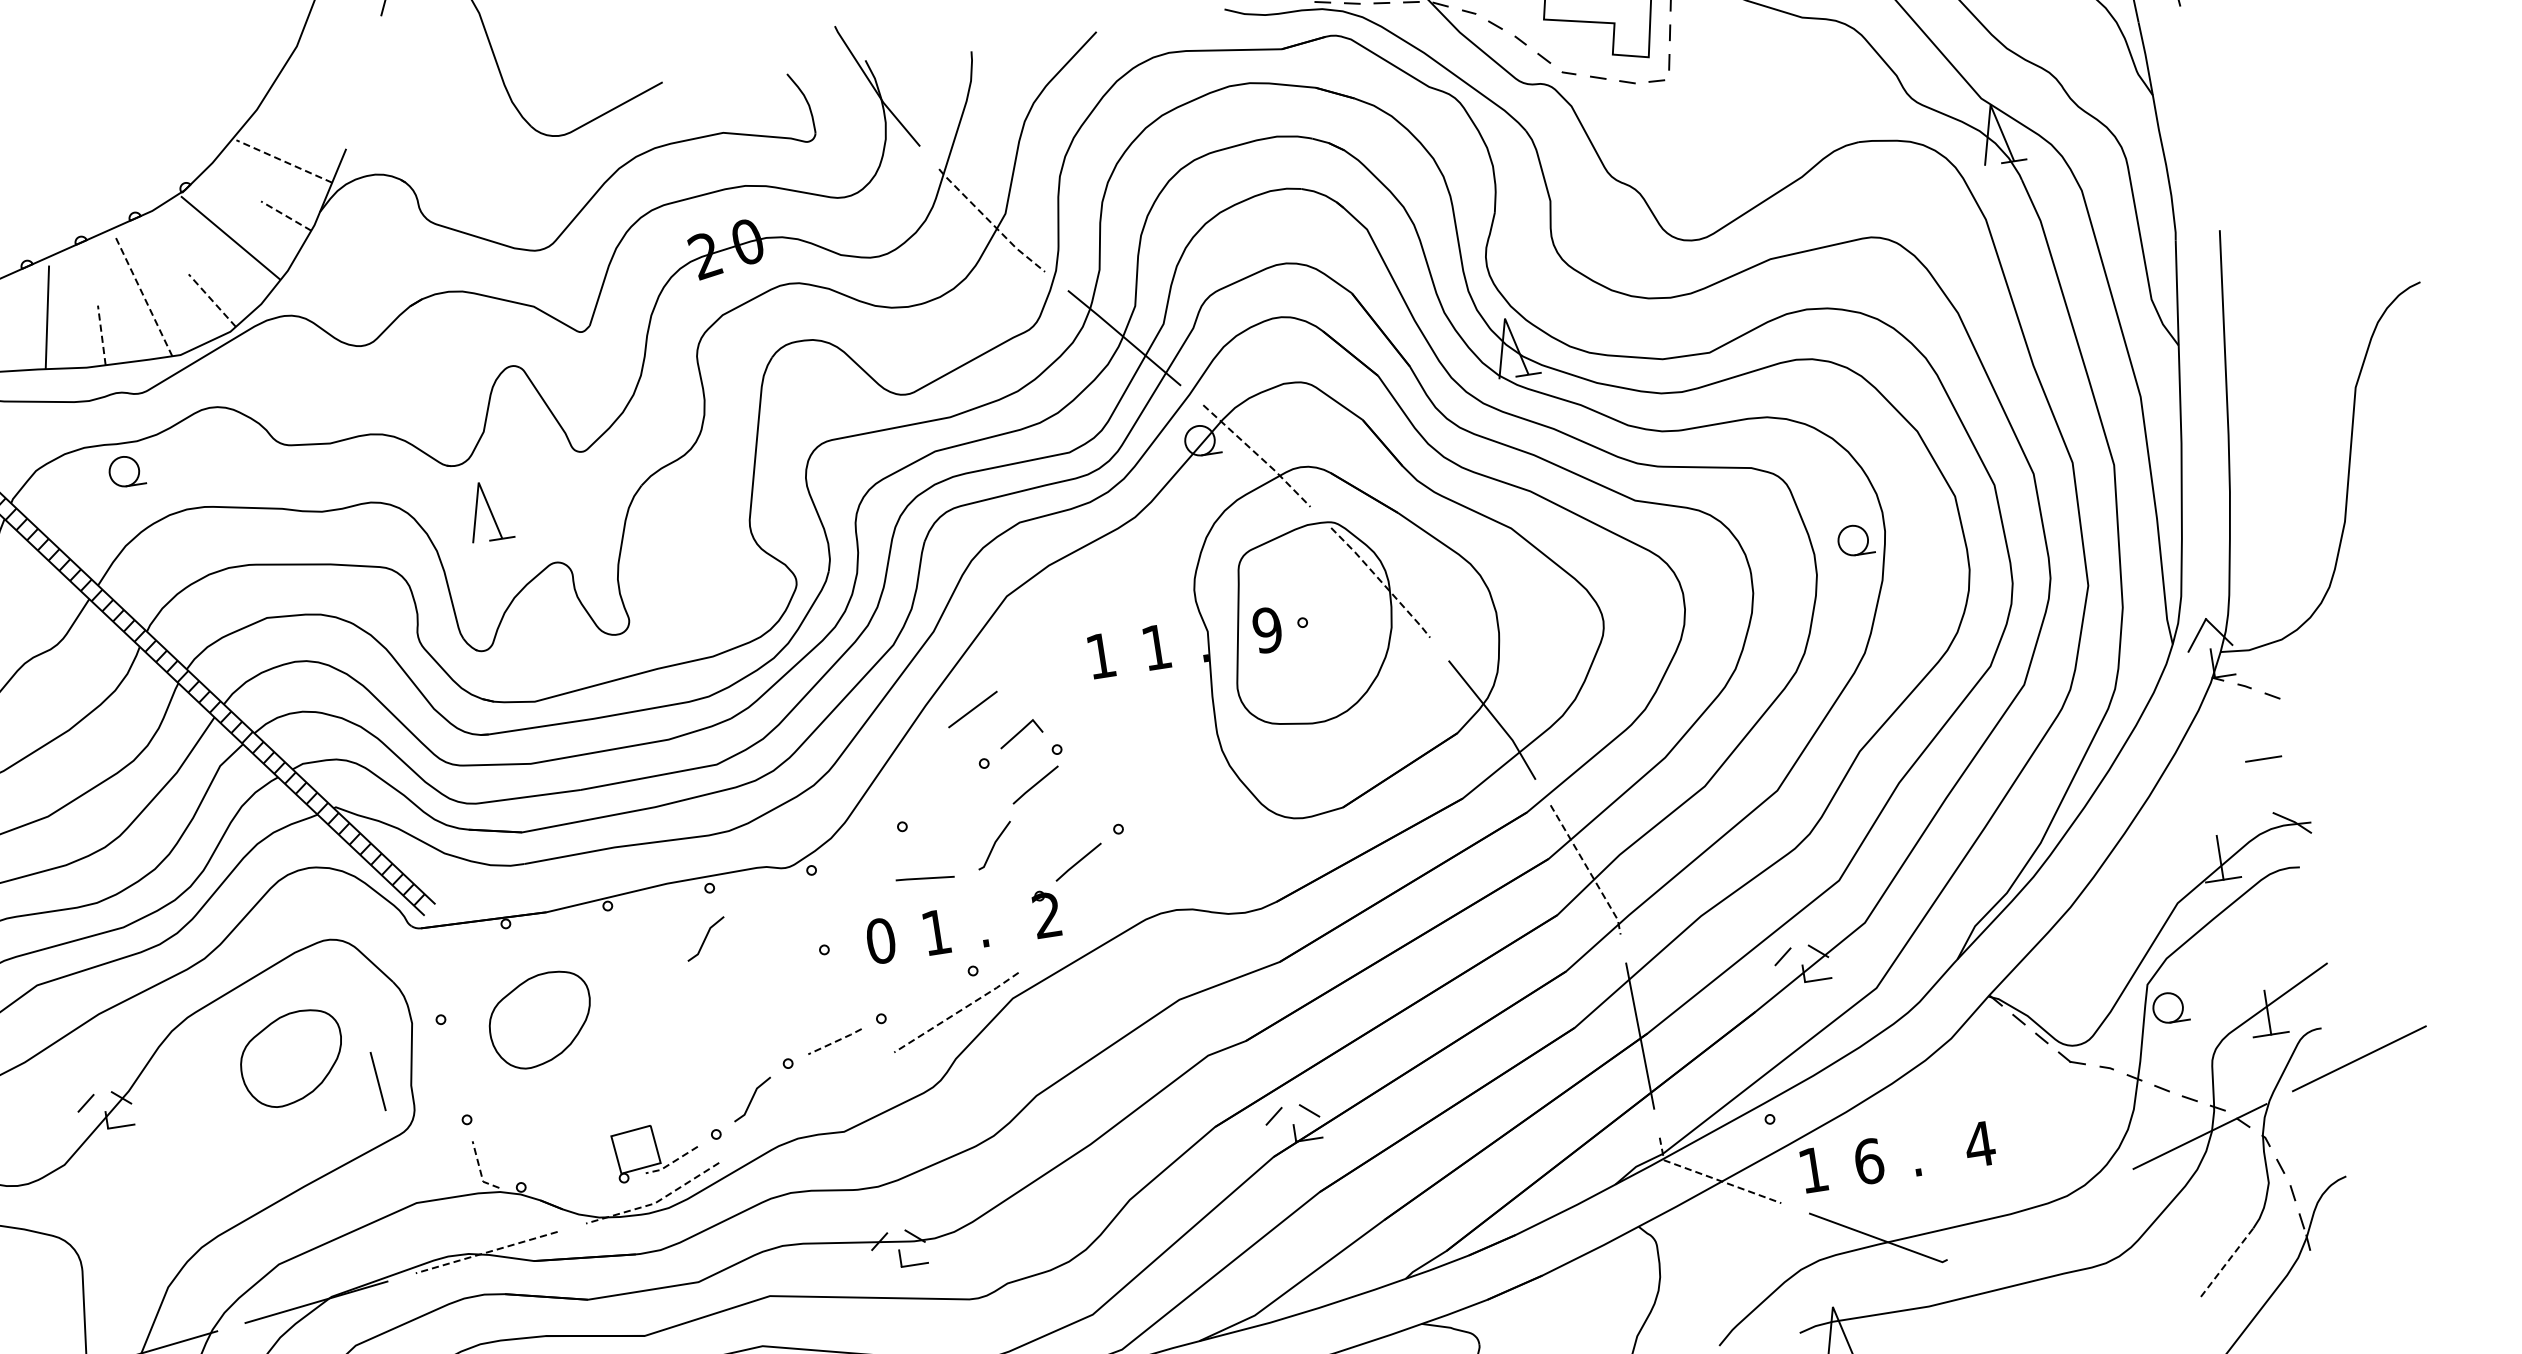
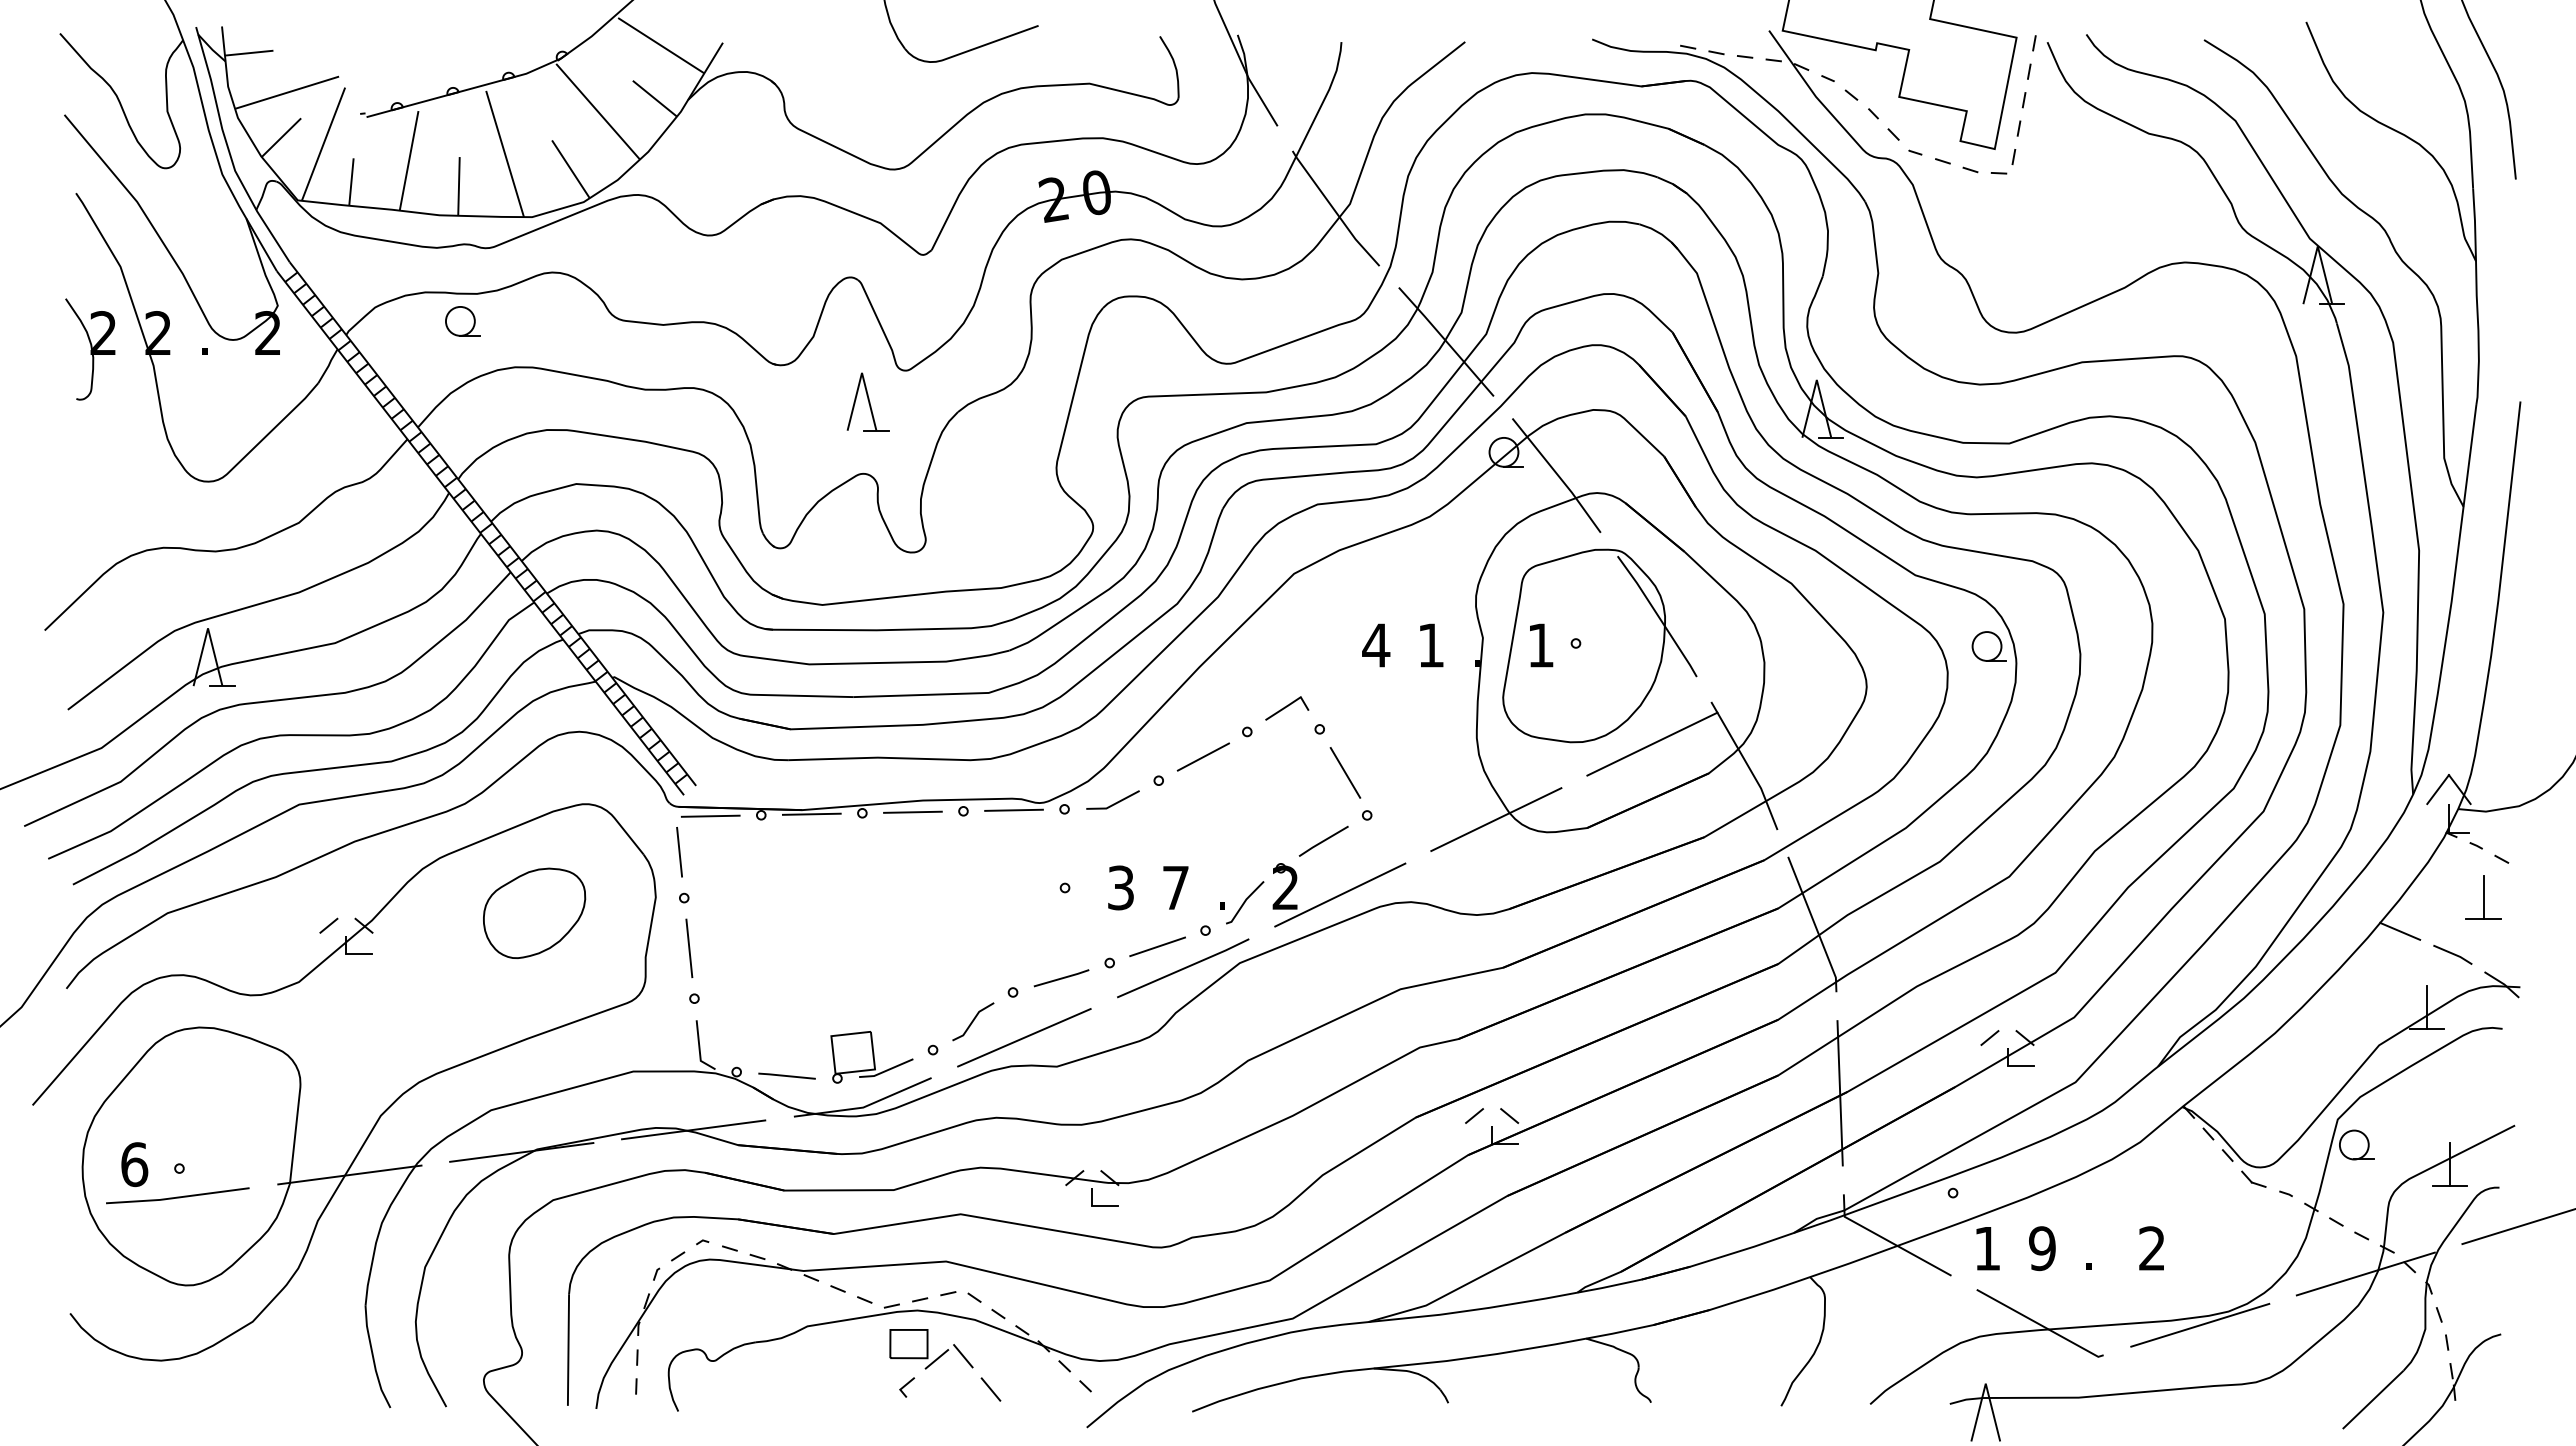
line: (283, 161) -> (660, 45), dashed -> solid
line: (285, 215) -> (654, 98), dashed -> solid
line: (990, 221) -> (1334, 209), dashed -> solid
line: (143, 295) -> (505, 154), dashed -> solid
line: (211, 299) -> (570, 168), dashed -> solid
line: (101, 334) -> (458, 185), dashed -> solid
line: (1258, 455) -> (1558, 475), dashed -> solid
part: (488, 510) -> (867, 401), moved
part: (1854, 540) -> (1988, 646), moved
line: (1381, 581) -> (1658, 615), dashed -> solid
text: (1267, 630) -> (1540, 645), 9 -> 1
text: (1101, 655) -> (1376, 645), 1 -> 4
line: (971, 709) -> (1202, 756), moved
line: (1395, 711) -> (1652, 743), added
line: (2259, 736) -> (2483, 896), added
line: (2181, 783) -> (2400, 930), added
line: (1035, 784) -> (1293, 759), removed
line: (1089, 789) -> (1345, 772), added
line: (2237, 799) -> (2452, 954), added
line: (1249, 813) -> (1496, 819), added
line: (995, 845) -> (1245, 902), moved
line: (860, 856) -> (1113, 803), added
line: (1587, 869) -> (1814, 924), dashed -> solid
line: (924, 877) -> (786, 1075), moved
line: (759, 878) -> (1013, 809), added
line: (658, 896) -> (912, 811), added
line: (1103, 913) -> (1340, 894), added
line: (556, 914) -> (811, 813), added
line: (454, 932) -> (710, 815), added
text: (935, 932) -> (1175, 887), 1 -> 7
line: (706, 938) -> (952, 859), removed
text: (880, 940) -> (1120, 887), 0 -> 3
line: (428, 973) -> (679, 851), added
line: (927, 994) -> (1157, 946), added
line: (956, 1012) -> (1183, 968), dashed -> solid
part: (540, 1019) -> (780, 912), removed
line: (835, 1041) -> (1062, 978), dashed -> solid
line: (378, 1080) -> (689, 947), moved
line: (806, 1107) -> (1024, 1037), added
text: (1980, 1144) -> (2152, 1248), 4 -> 2
text: (1869, 1161) -> (2042, 1248), 6 -> 9
line: (672, 1162) -> (886, 1070), dashed -> solid
line: (480, 1170) -> (699, 1049), dashed -> solid
line: (1711, 1177) -> (1887, 1240), dashed -> solid
line: (656, 1202) -> (865, 1106), dashed -> solid
line: (2040, 1213) -> (2200, 1324), added
line: (486, 1252) -> (693, 1129), dashed -> solid
line: (2227, 1262) -> (2373, 1399), dashed -> solid

